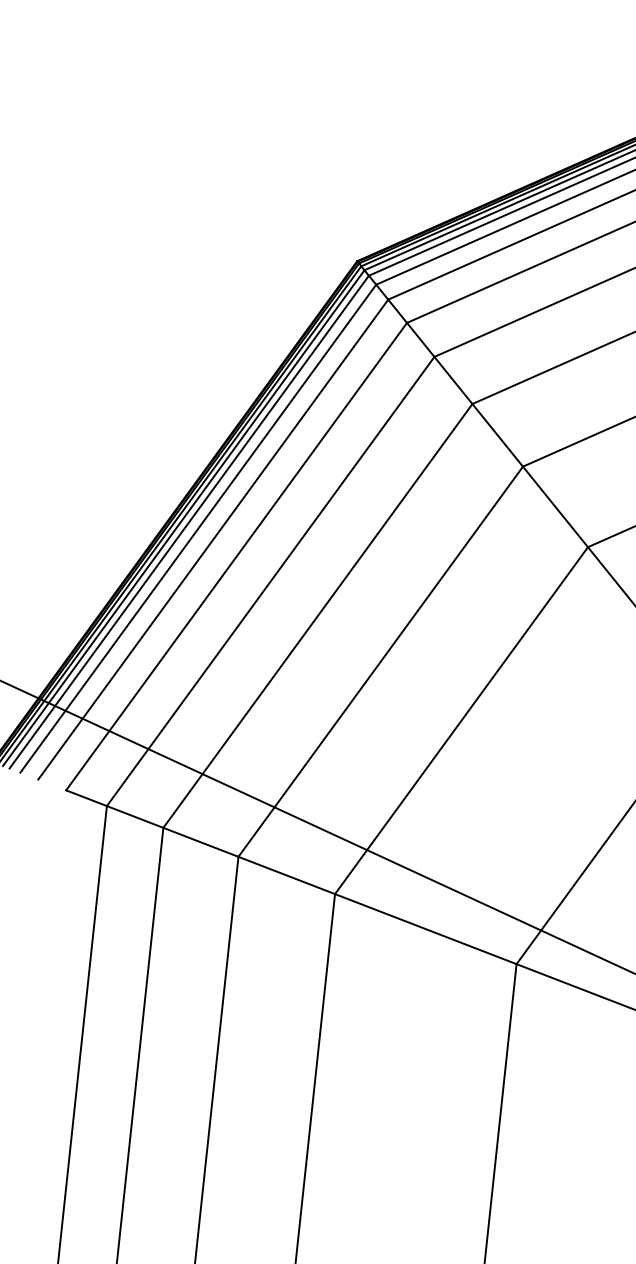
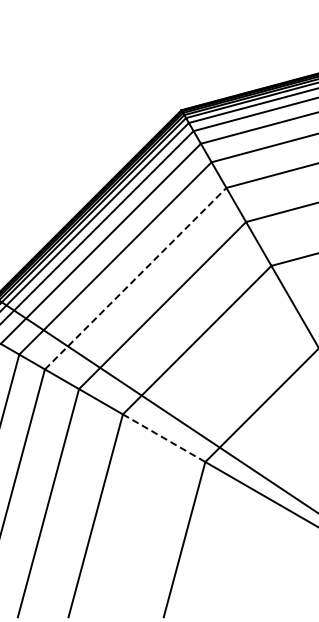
line: (319, 615) -> (136, 278), solid -> dashed
line: (426, 929) -> (164, 438), solid -> dashed

